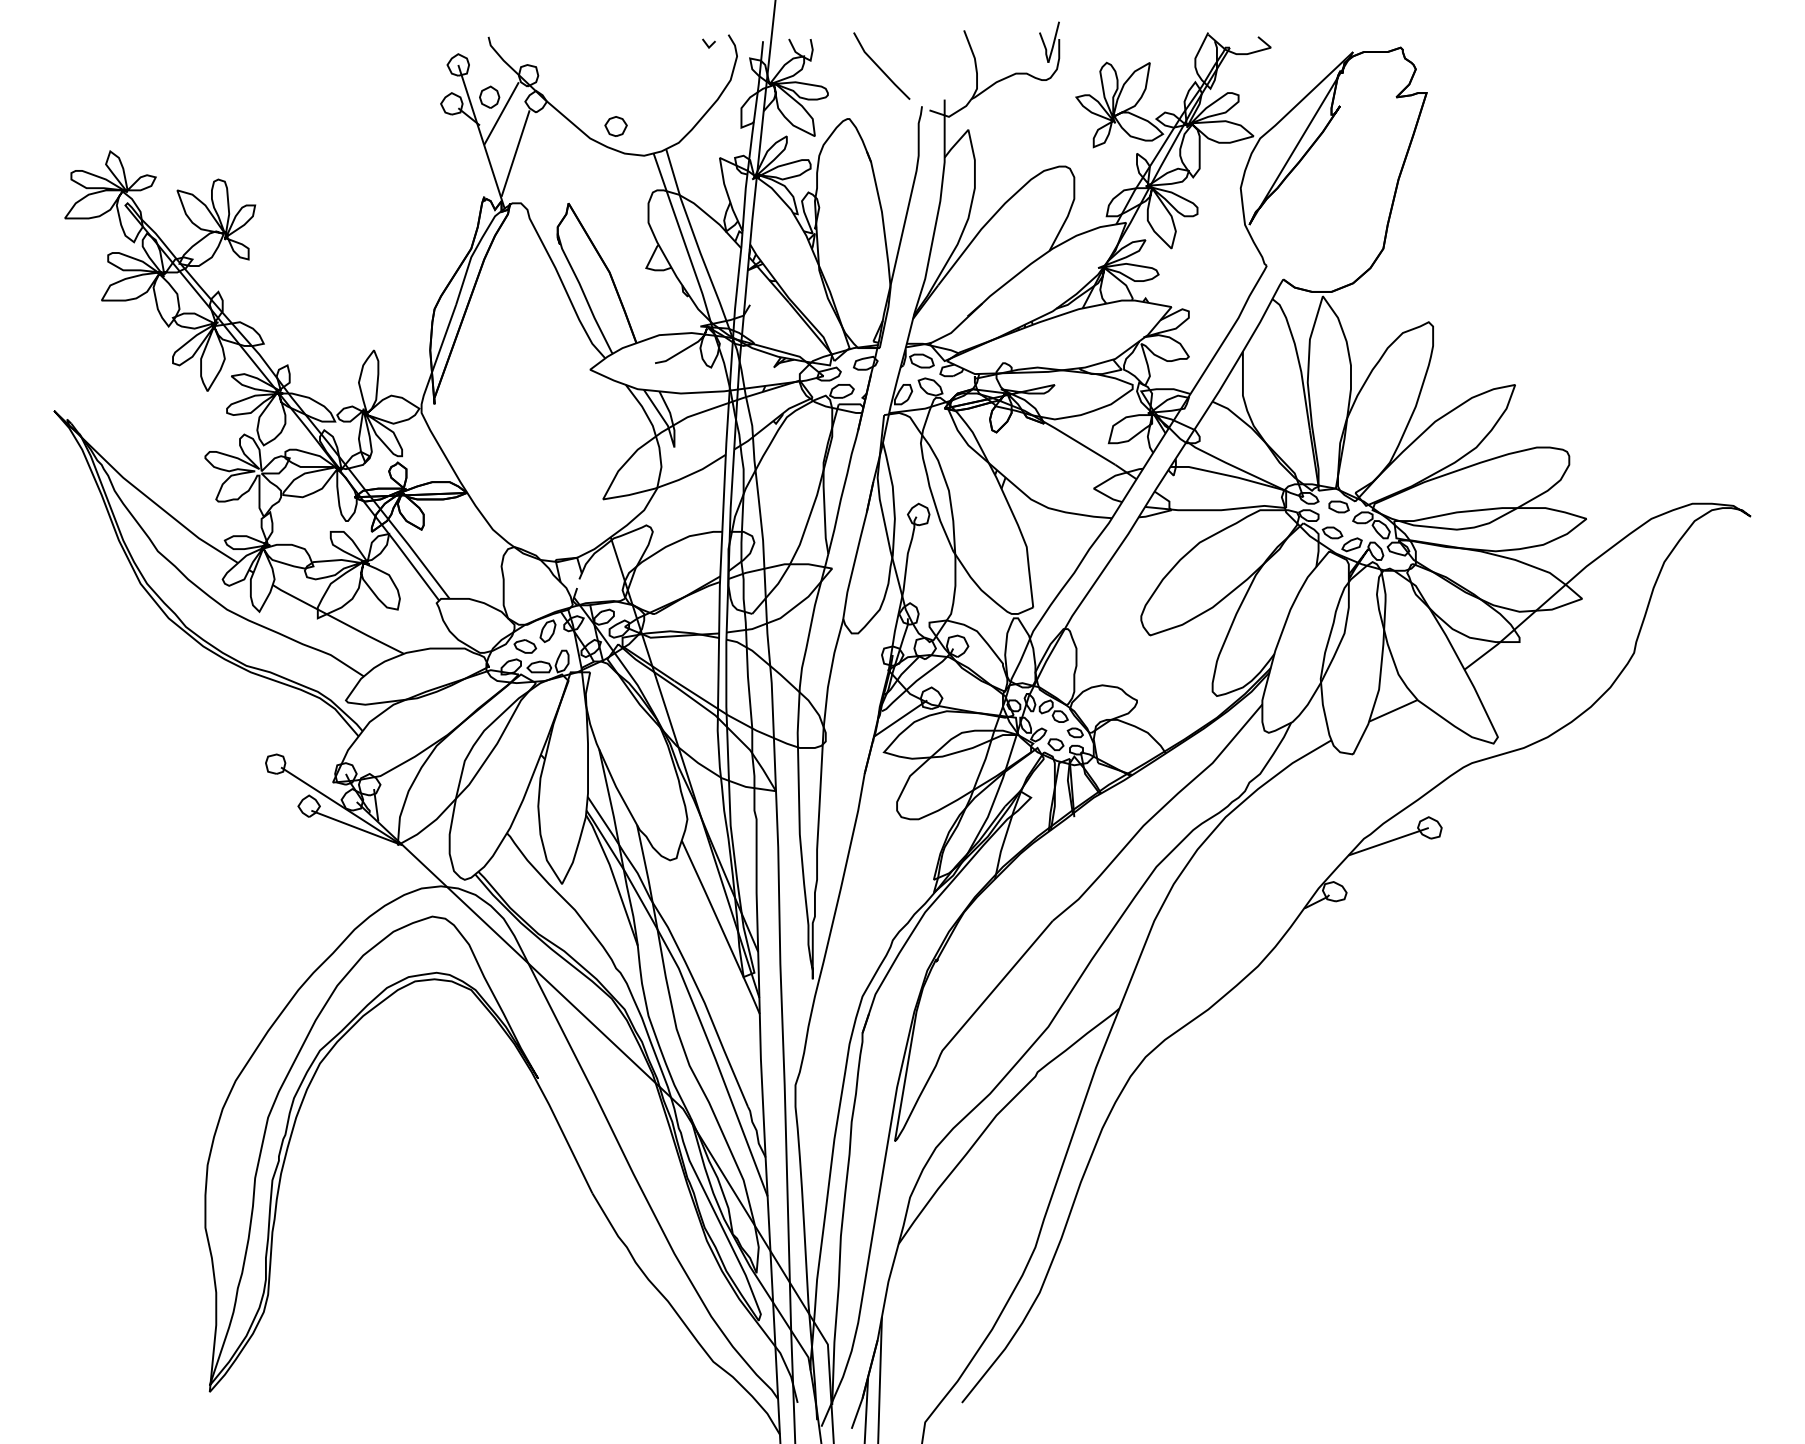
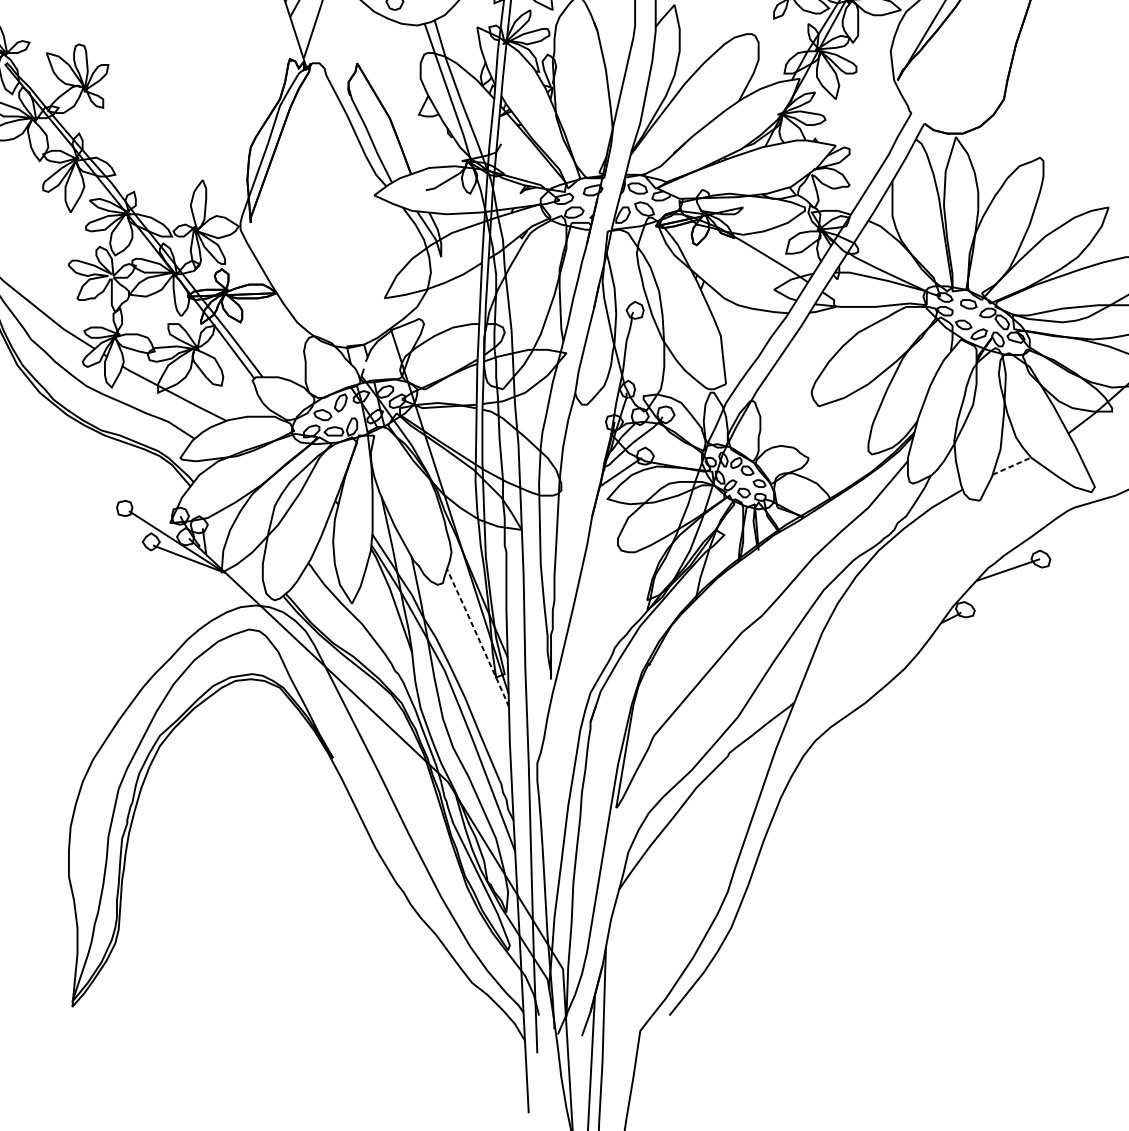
line: (1394, 710) -> (1012, 465), solid -> dashed
line: (720, 926) -> (477, 637), solid -> dashed

